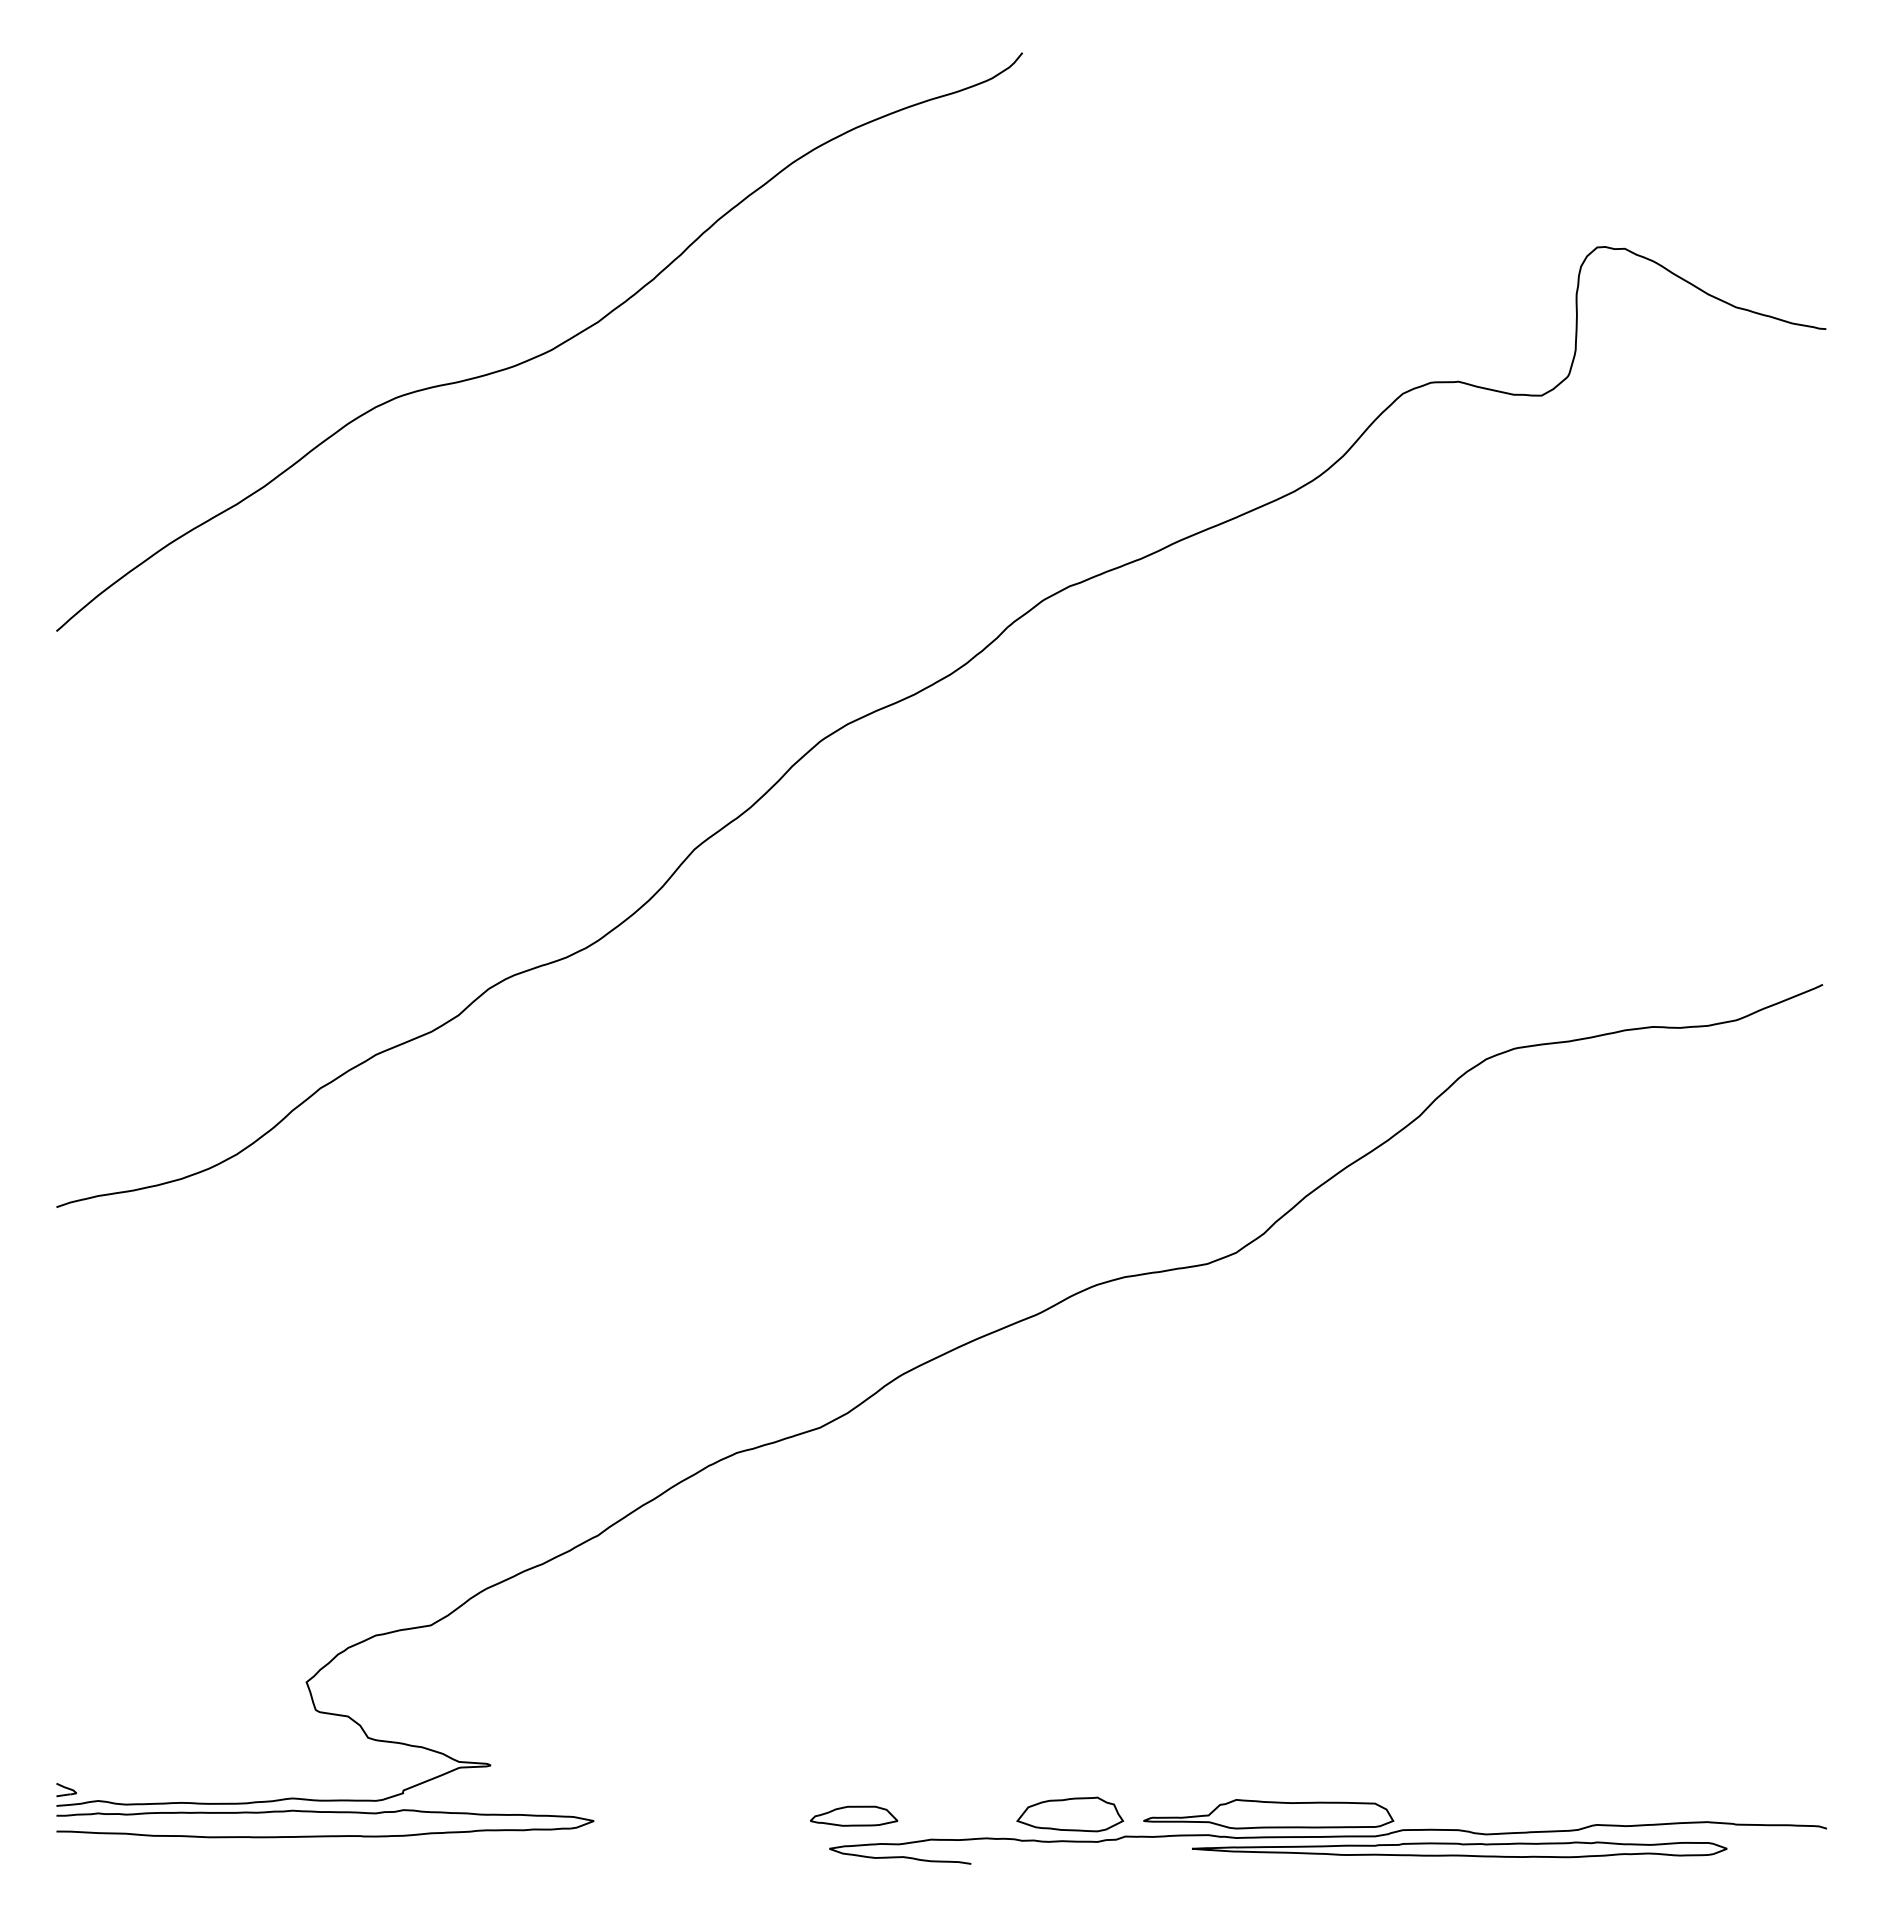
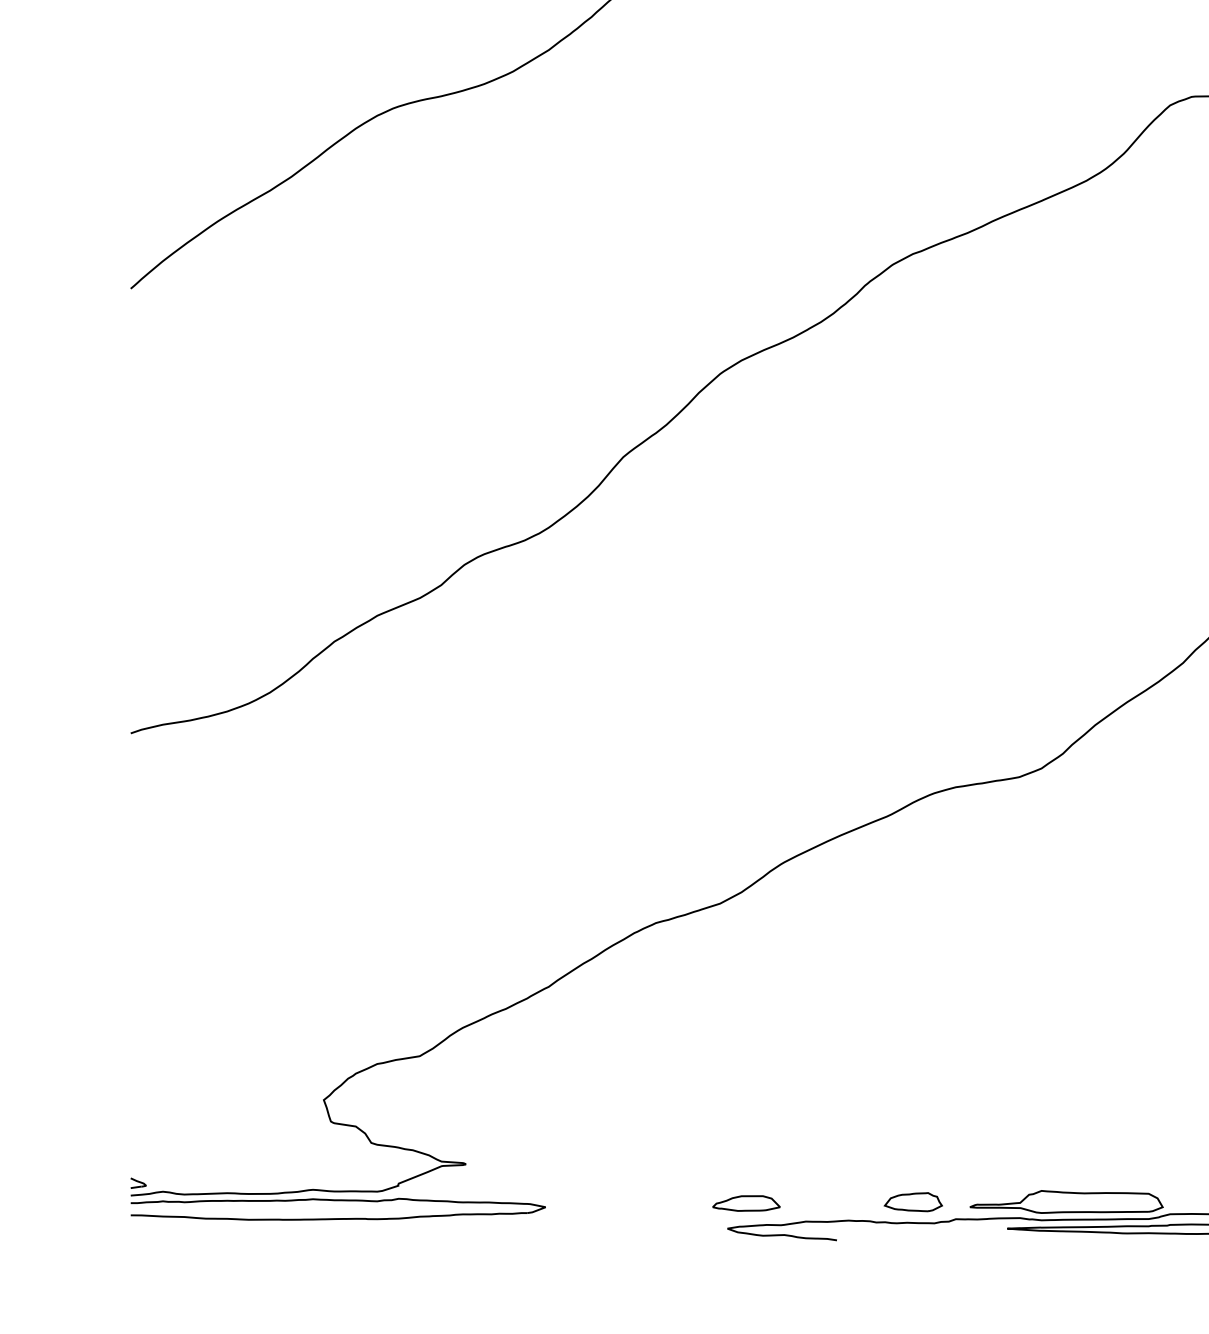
part: (1070, 1814) -> (913, 1202), size x0.7

